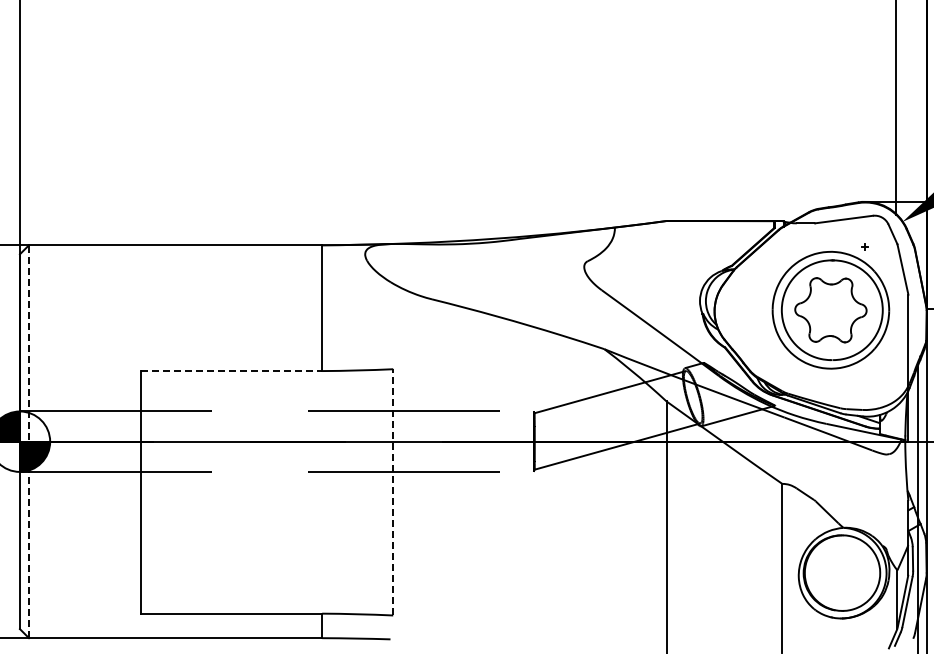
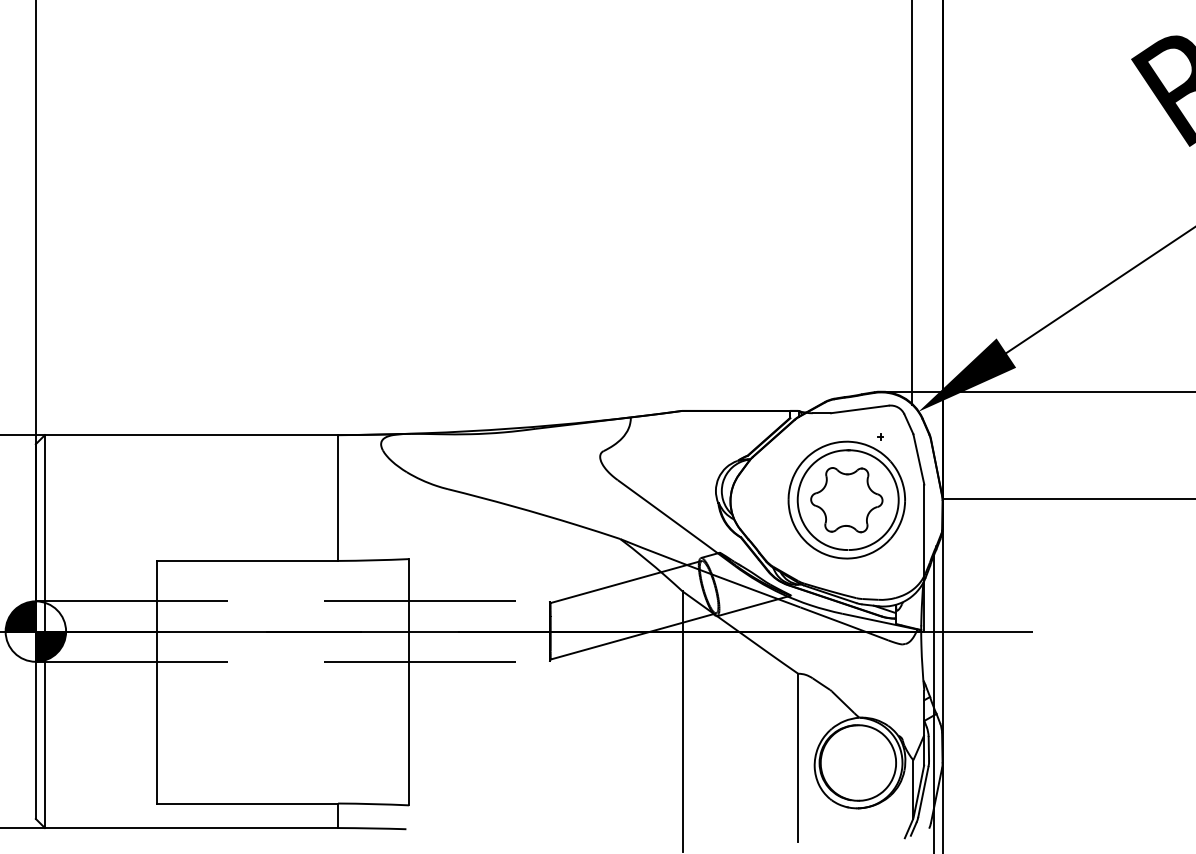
line: (231, 370) -> (247, 560), dashed -> solid
line: (28, 441) -> (44, 631), dashed -> solid
line: (393, 491) -> (409, 681), dashed -> solid

